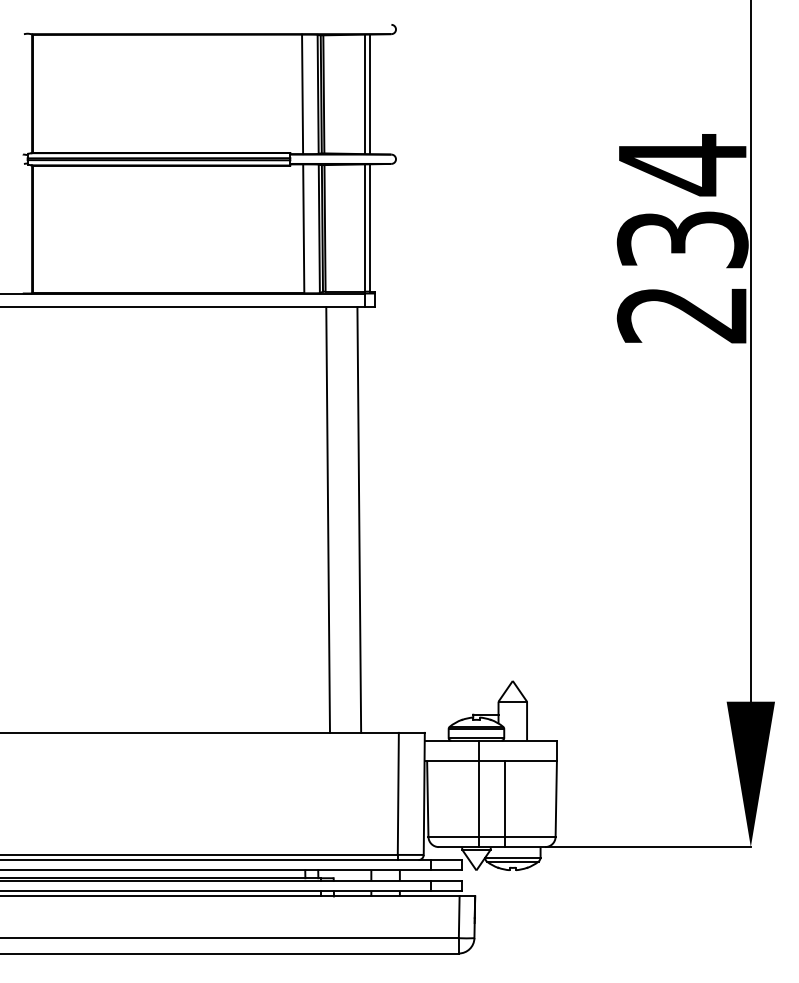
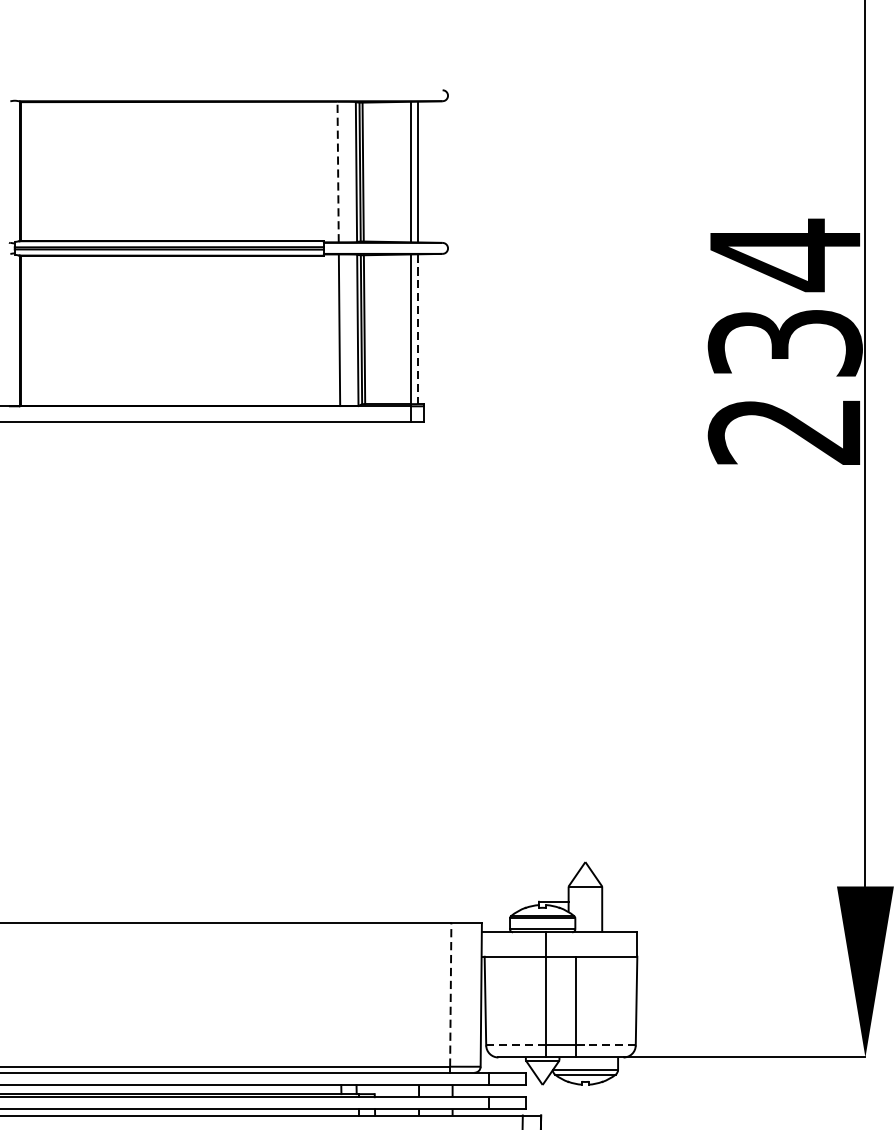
line: (302, 94) -> (338, 172), solid -> dashed
line: (370, 227) -> (418, 328), solid -> dashed
line: (328, 519) -> (368, 672), removed
line: (359, 519) -> (405, 672), removed
line: (398, 793) -> (450, 994), solid -> dashed
line: (454, 836) -> (516, 1045), solid -> dashed
line: (530, 836) -> (606, 1045), solid -> dashed

